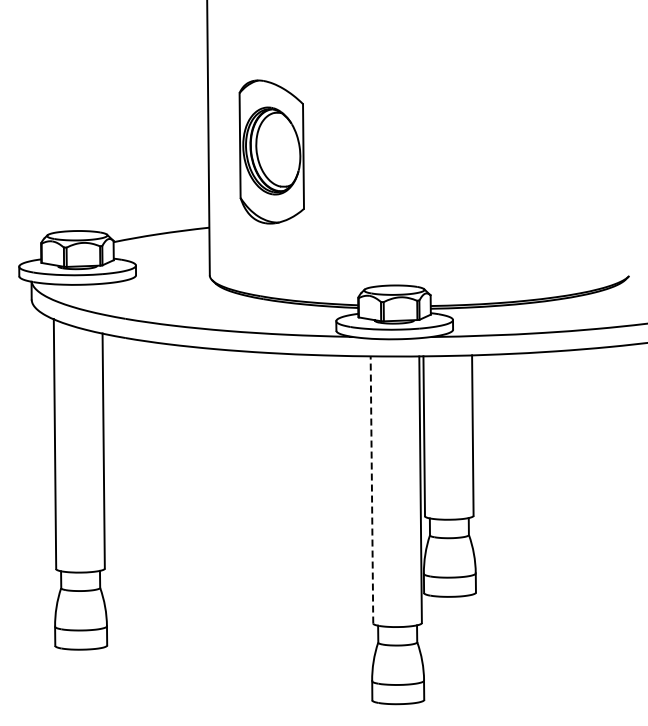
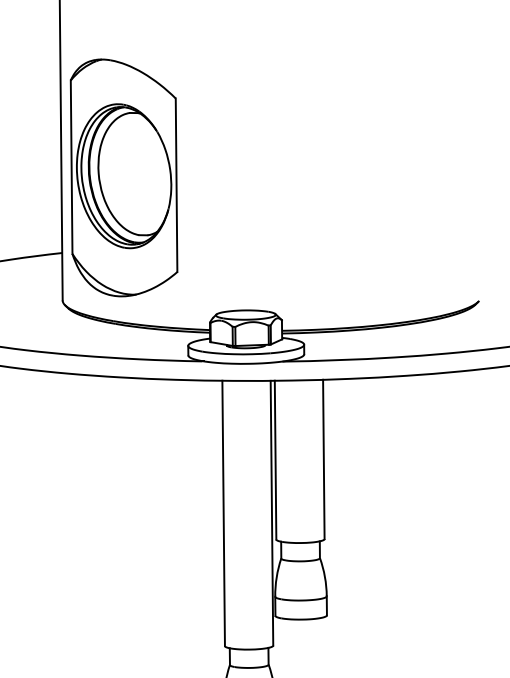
part: (271, 151) -> (123, 177), size x1.67
line: (371, 489) -> (223, 512), dashed -> solid

